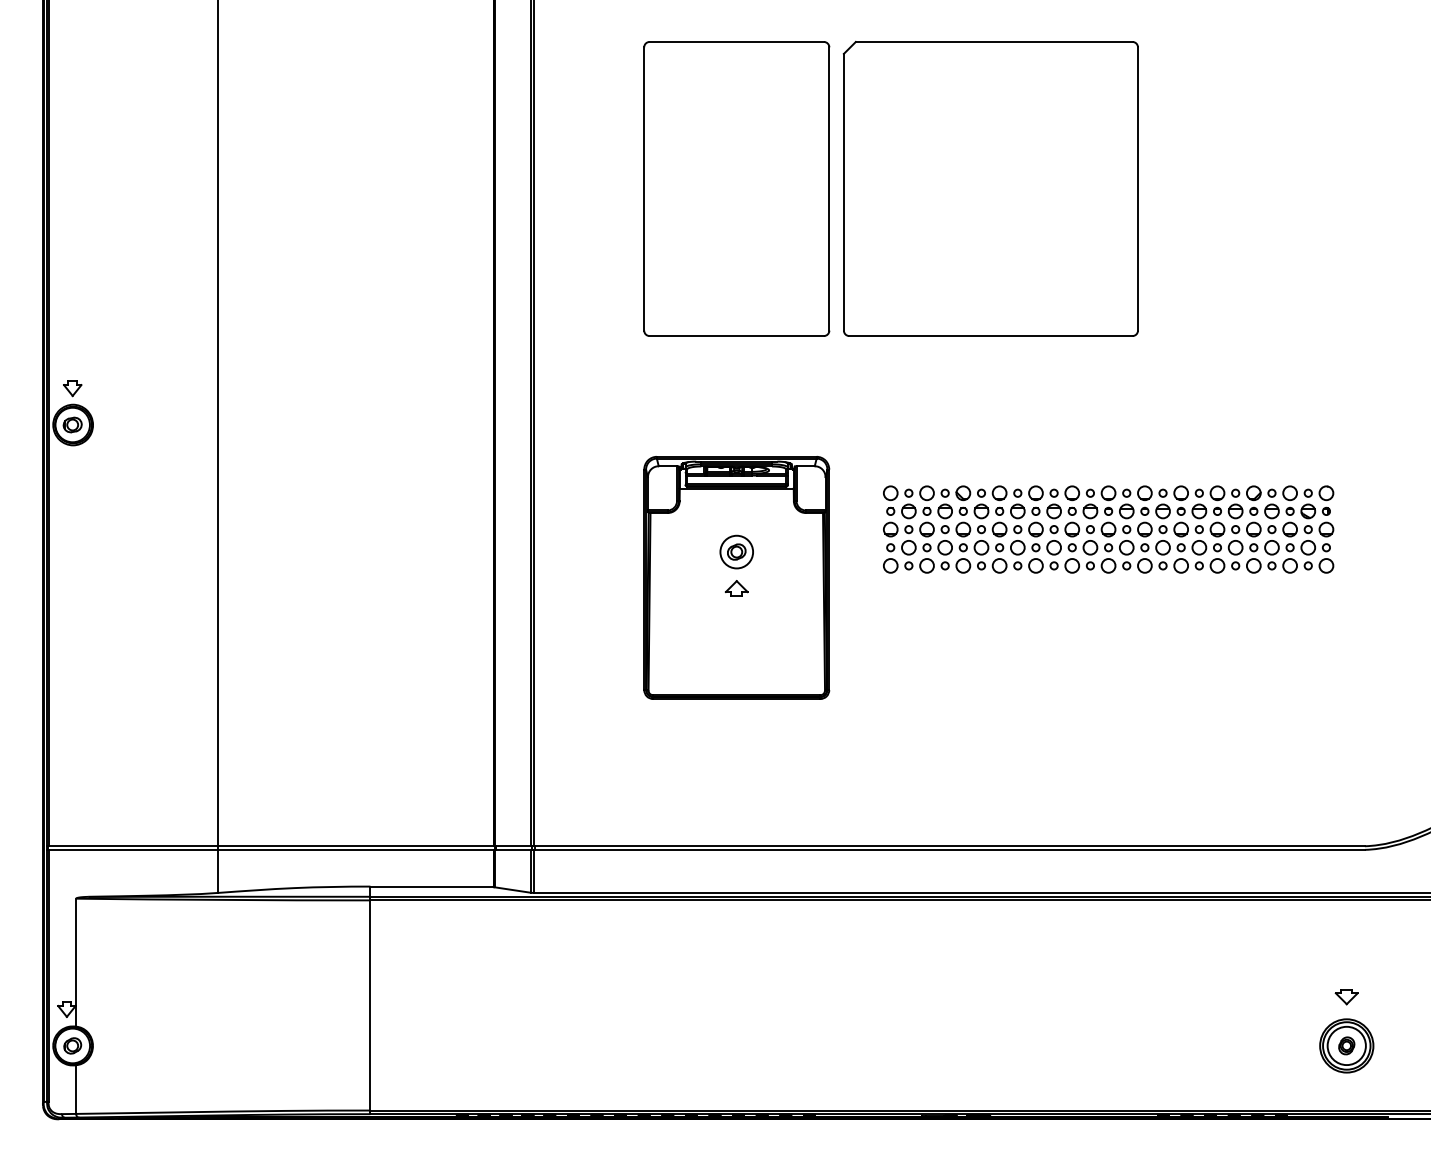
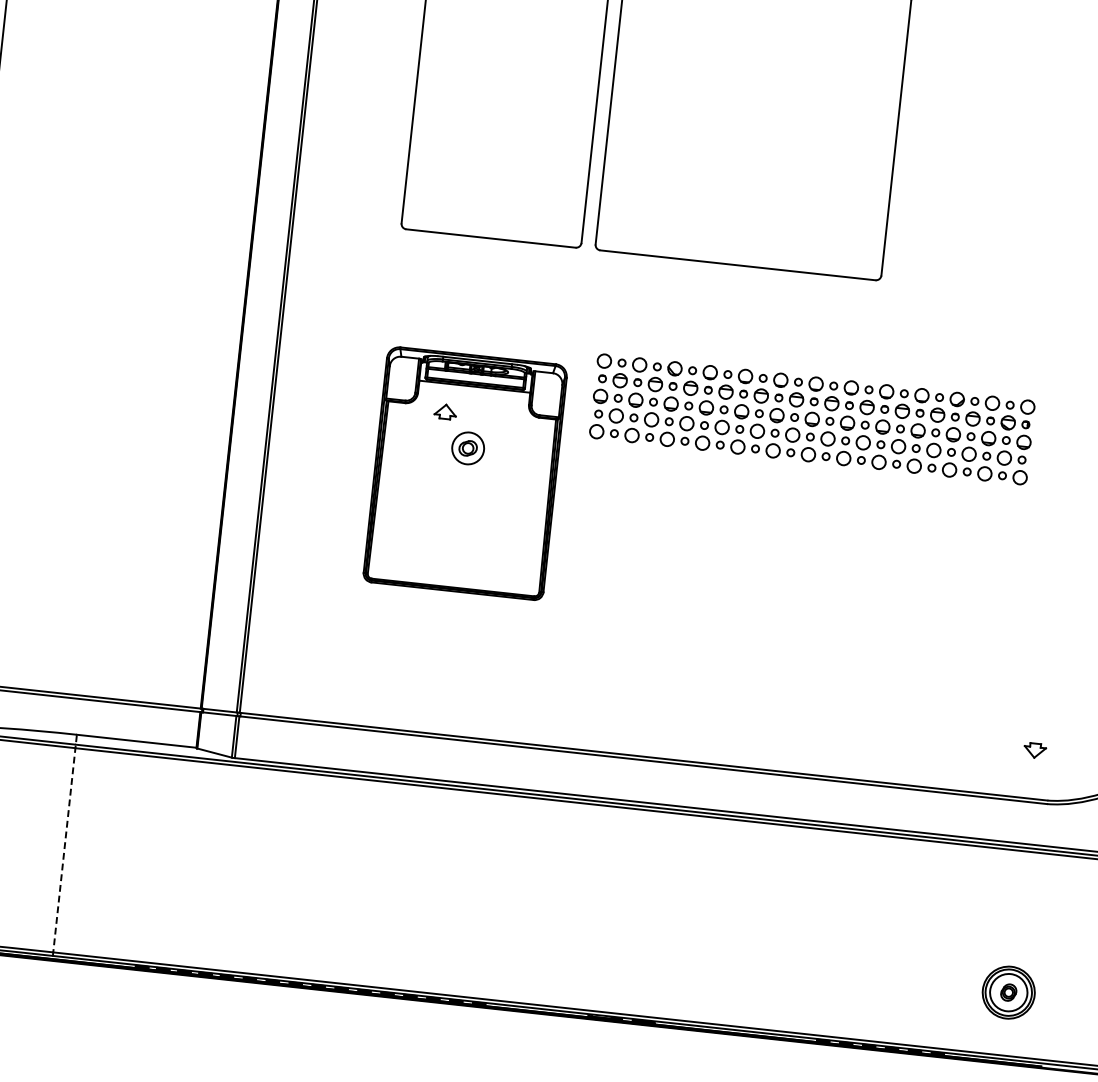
part: (1108, 529) -> (812, 419), moved
part: (736, 588) -> (445, 411), moved
part: (1346, 997) -> (1034, 751), moved
line: (370, 1000) -> (64, 845), solid -> dashed

